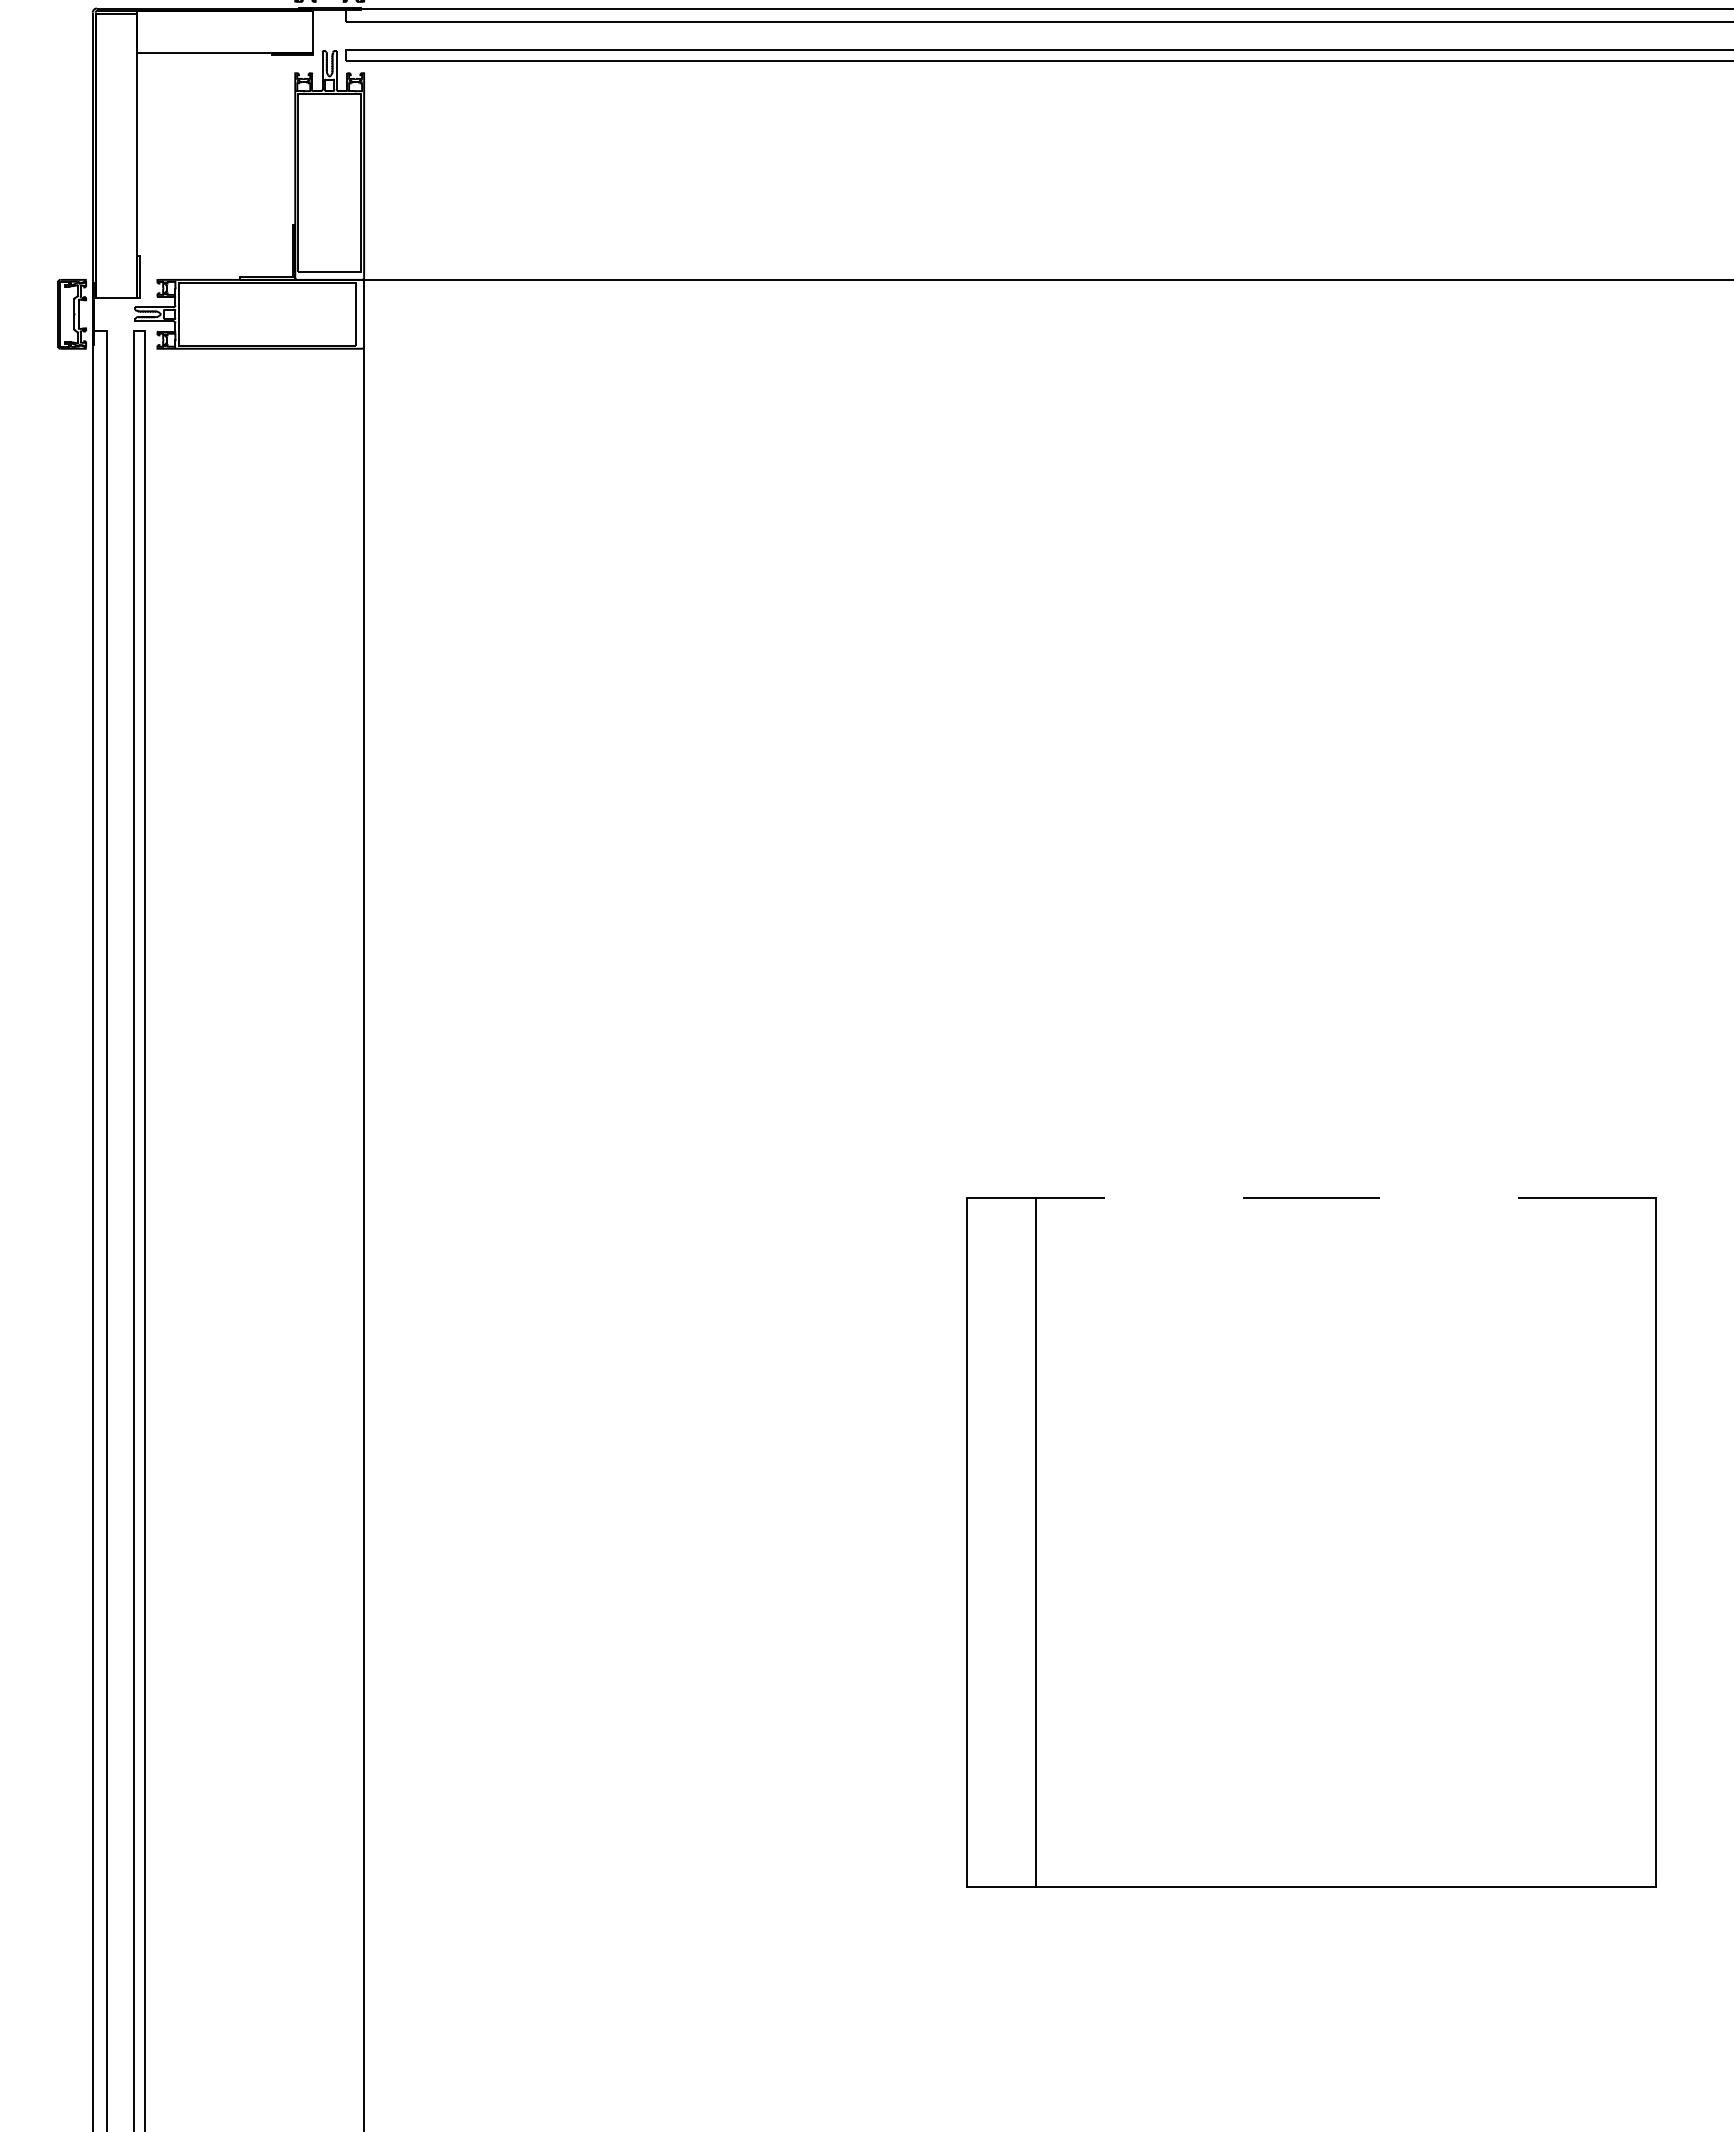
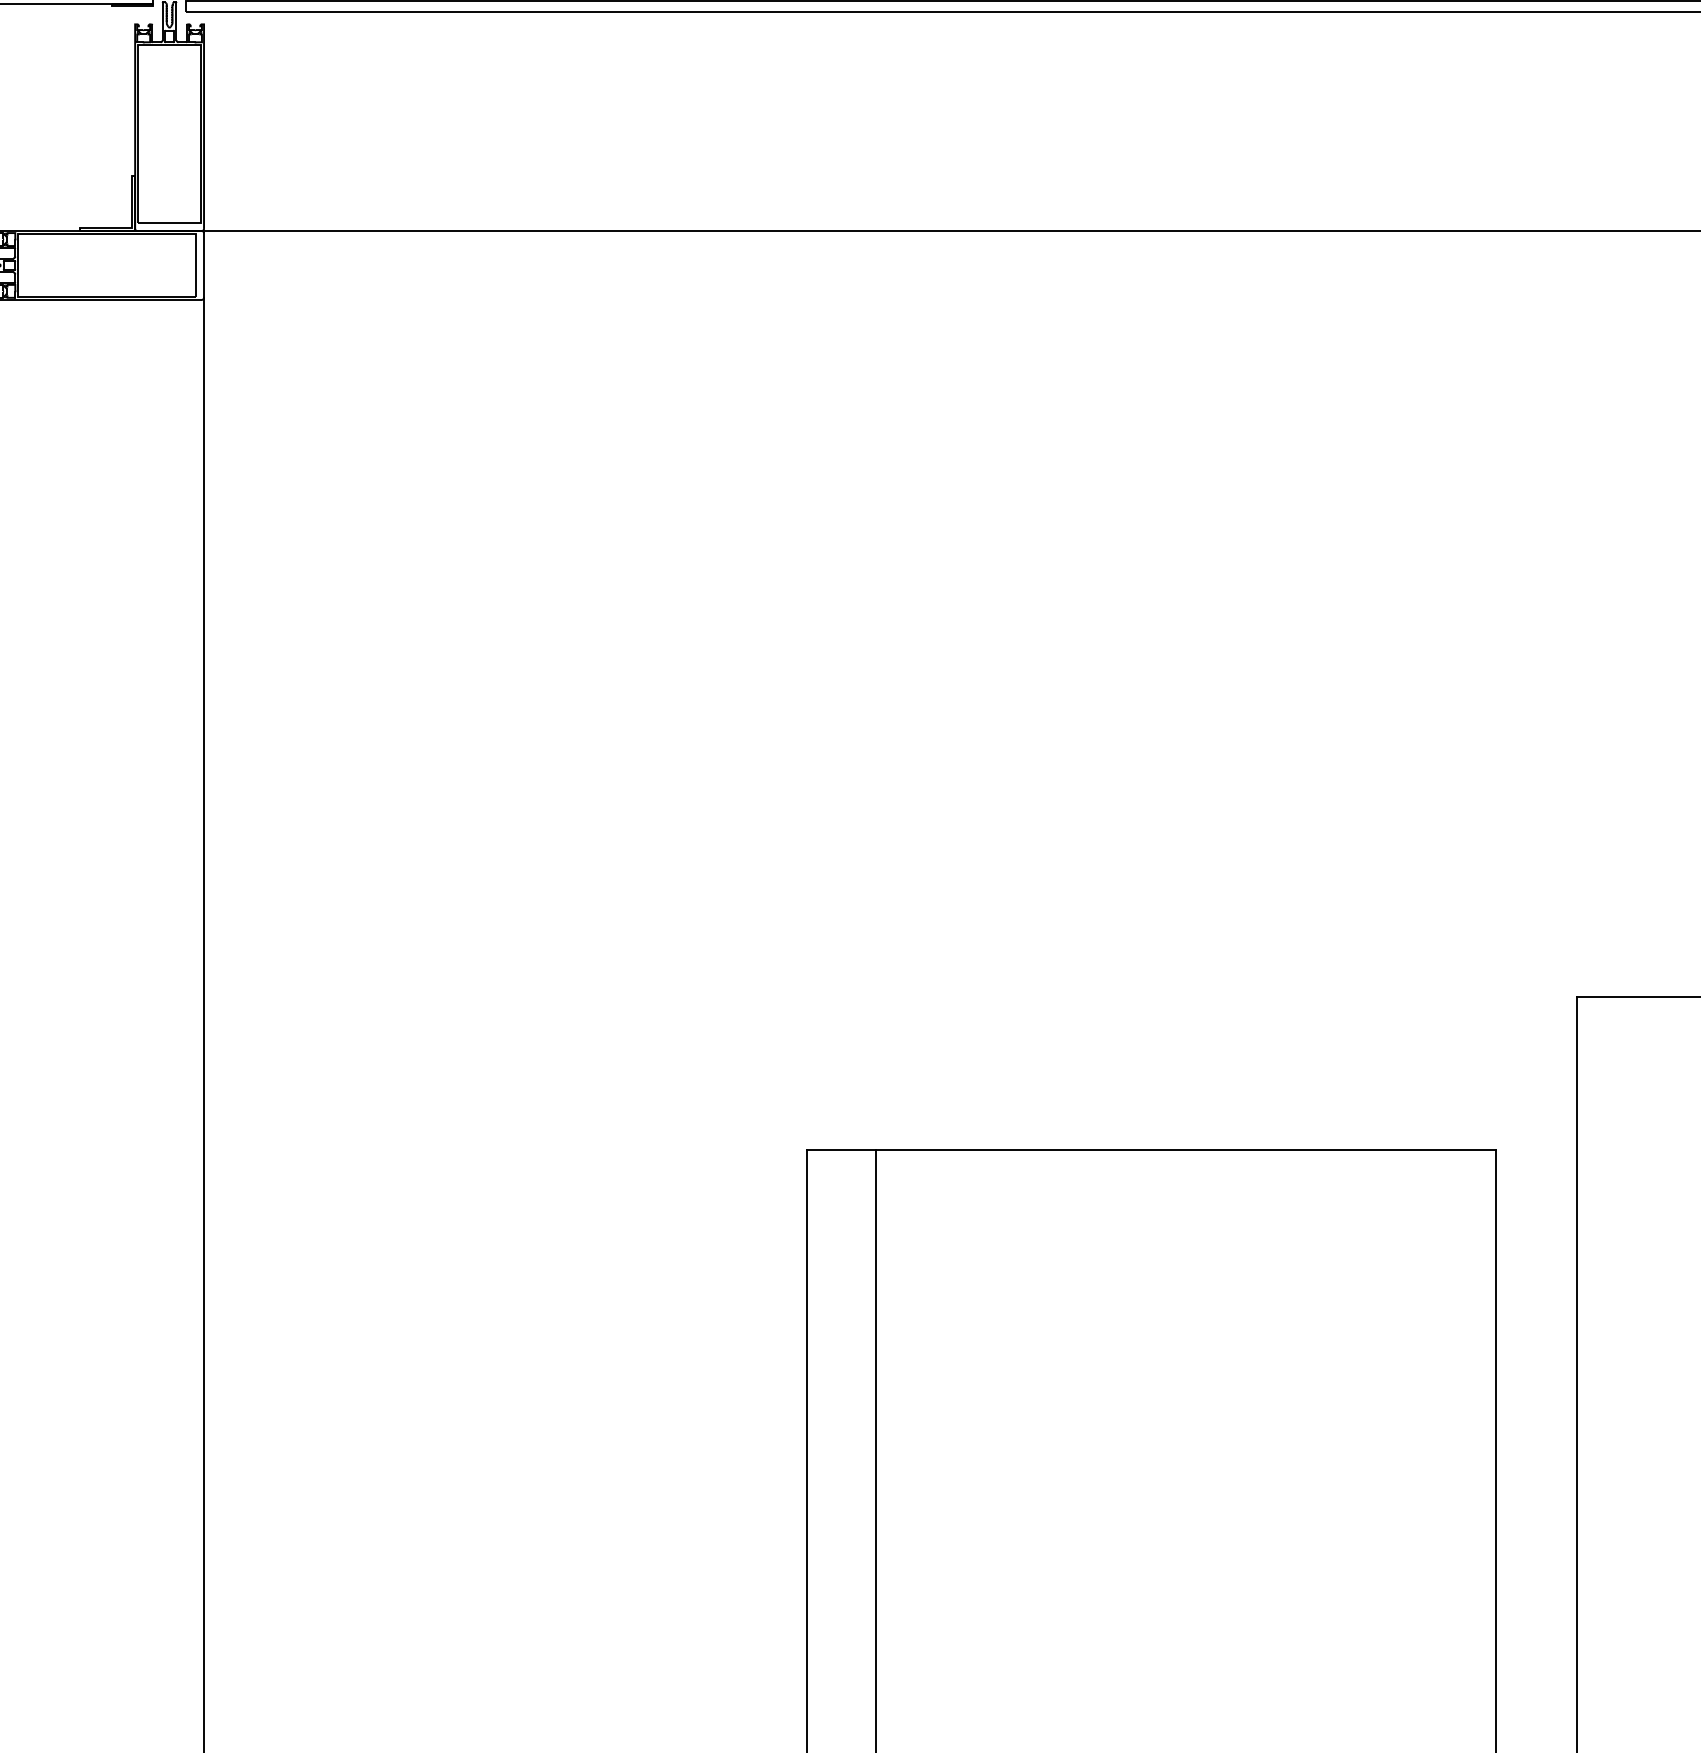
line: (1311, 1198) -> (1151, 1149), dashed -> solid

